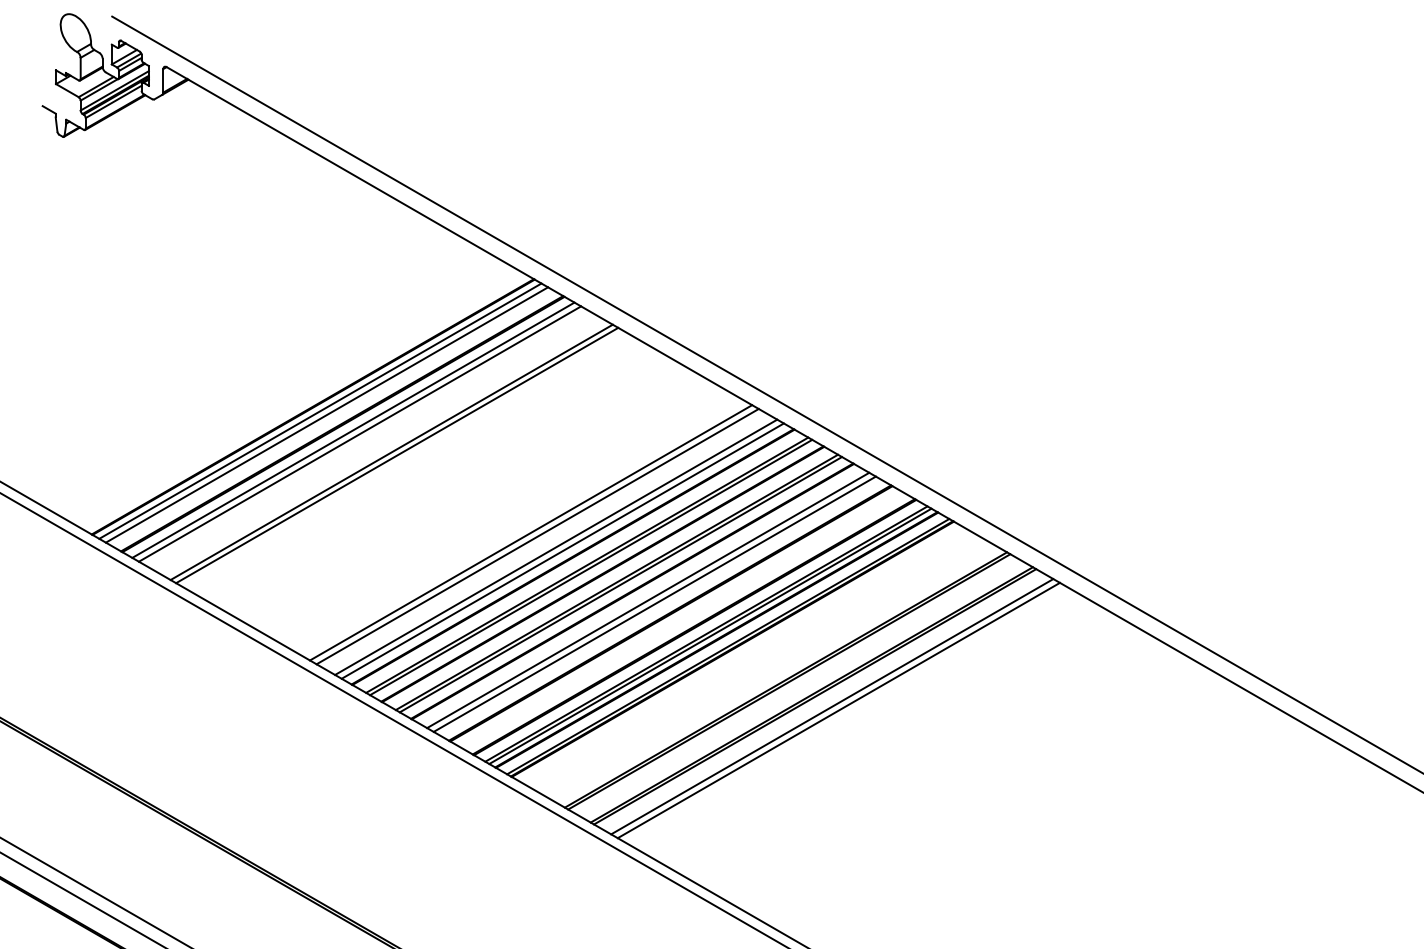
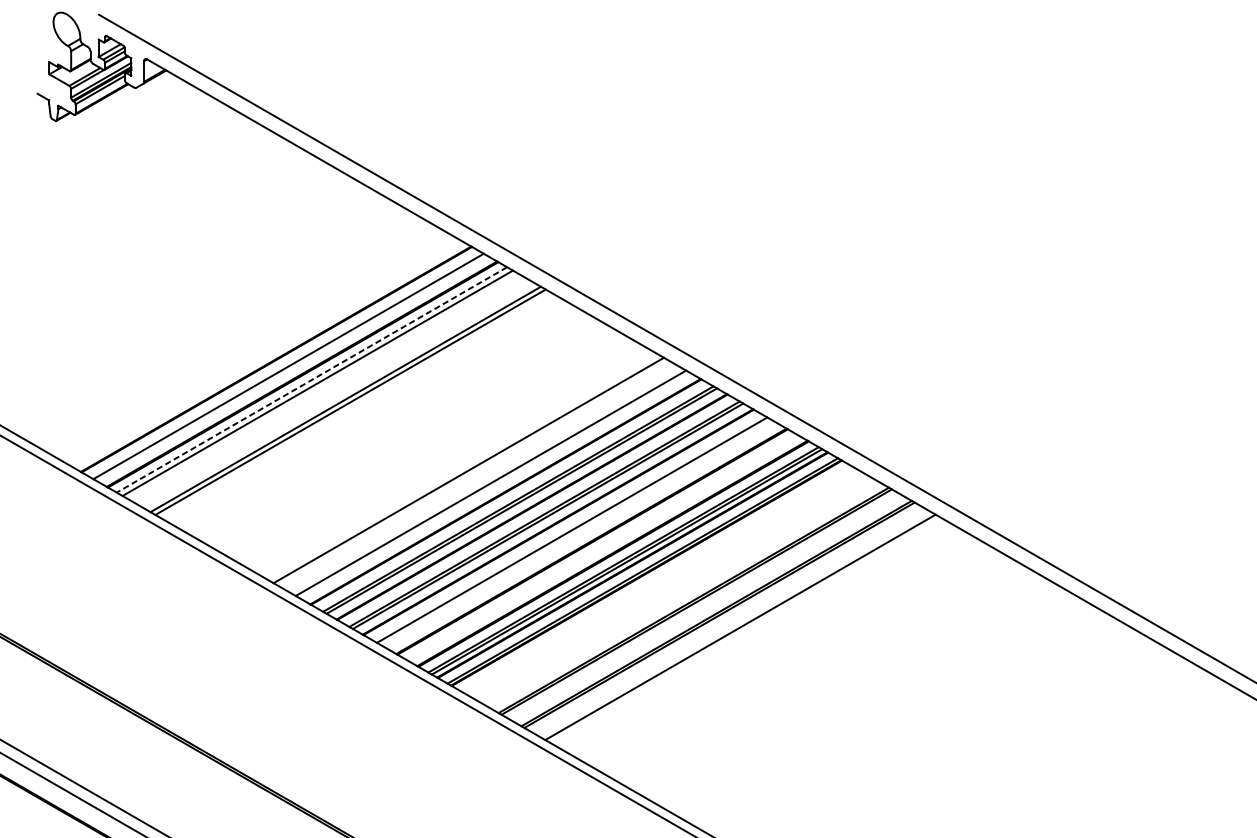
line: (320, 410) -> (282, 362), removed
line: (353, 430) -> (312, 380), solid -> dashed
line: (537, 536) -> (474, 473), removed
line: (562, 550) -> (496, 486), removed
line: (654, 603) -> (577, 532), removed
line: (832, 706) -> (734, 623), removed

